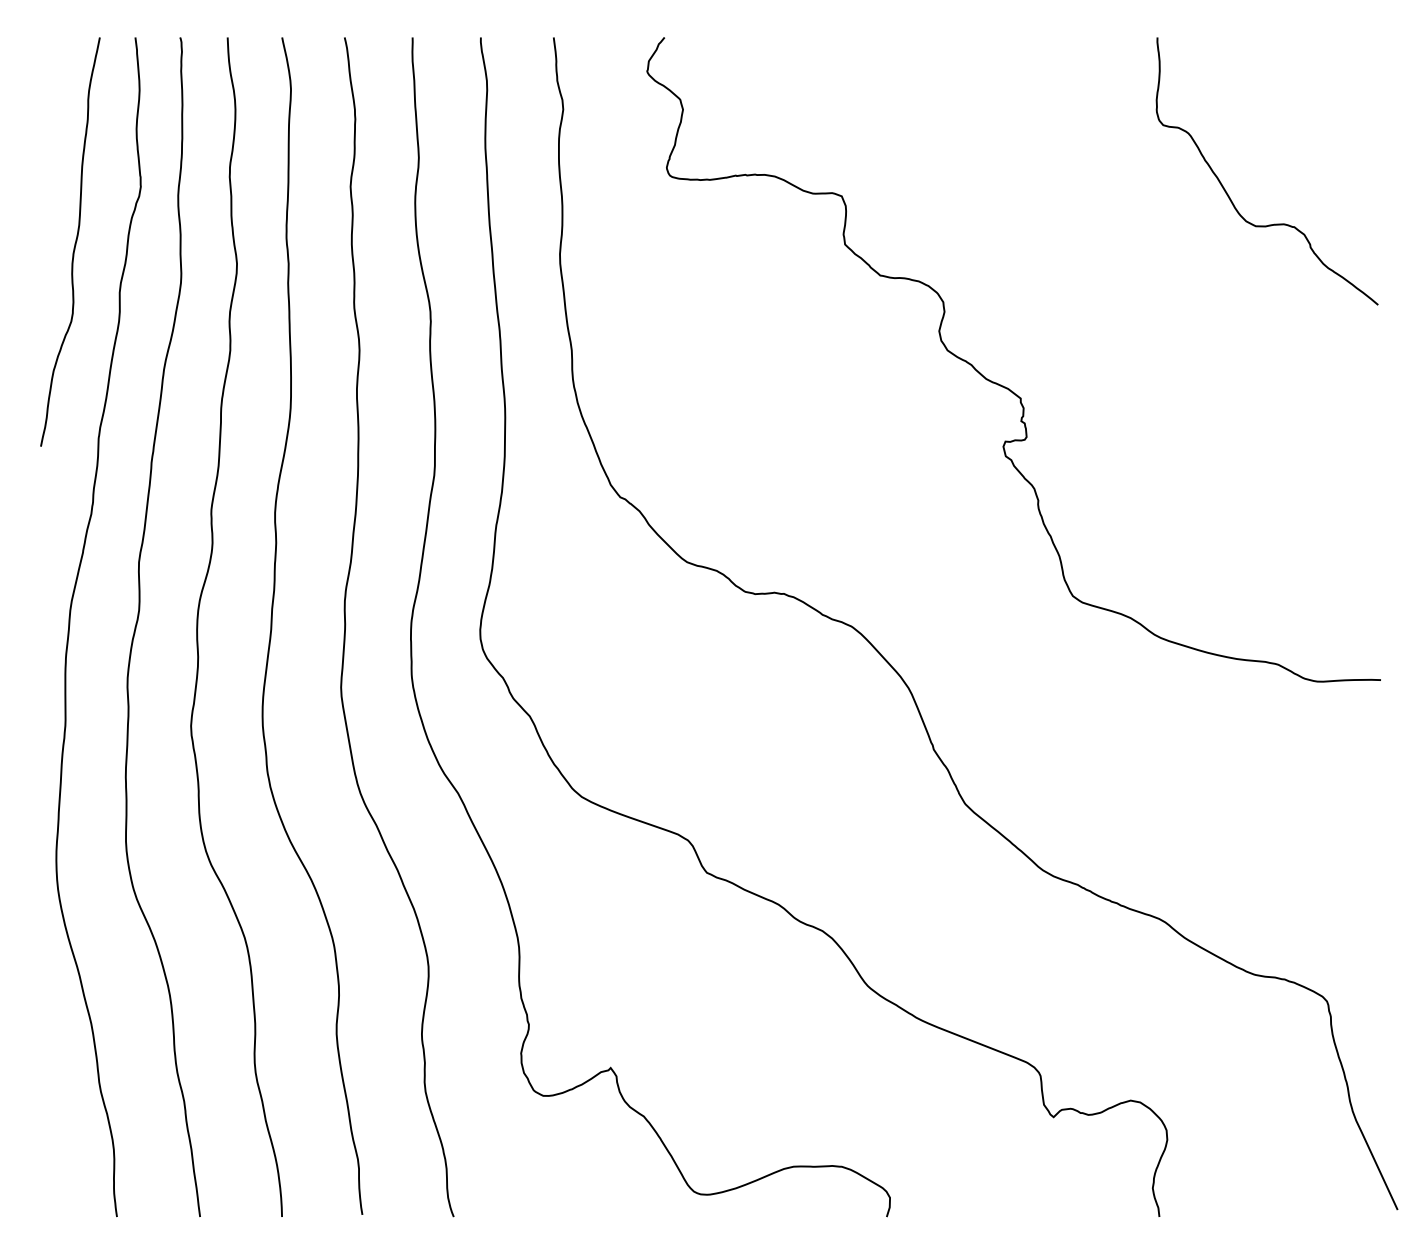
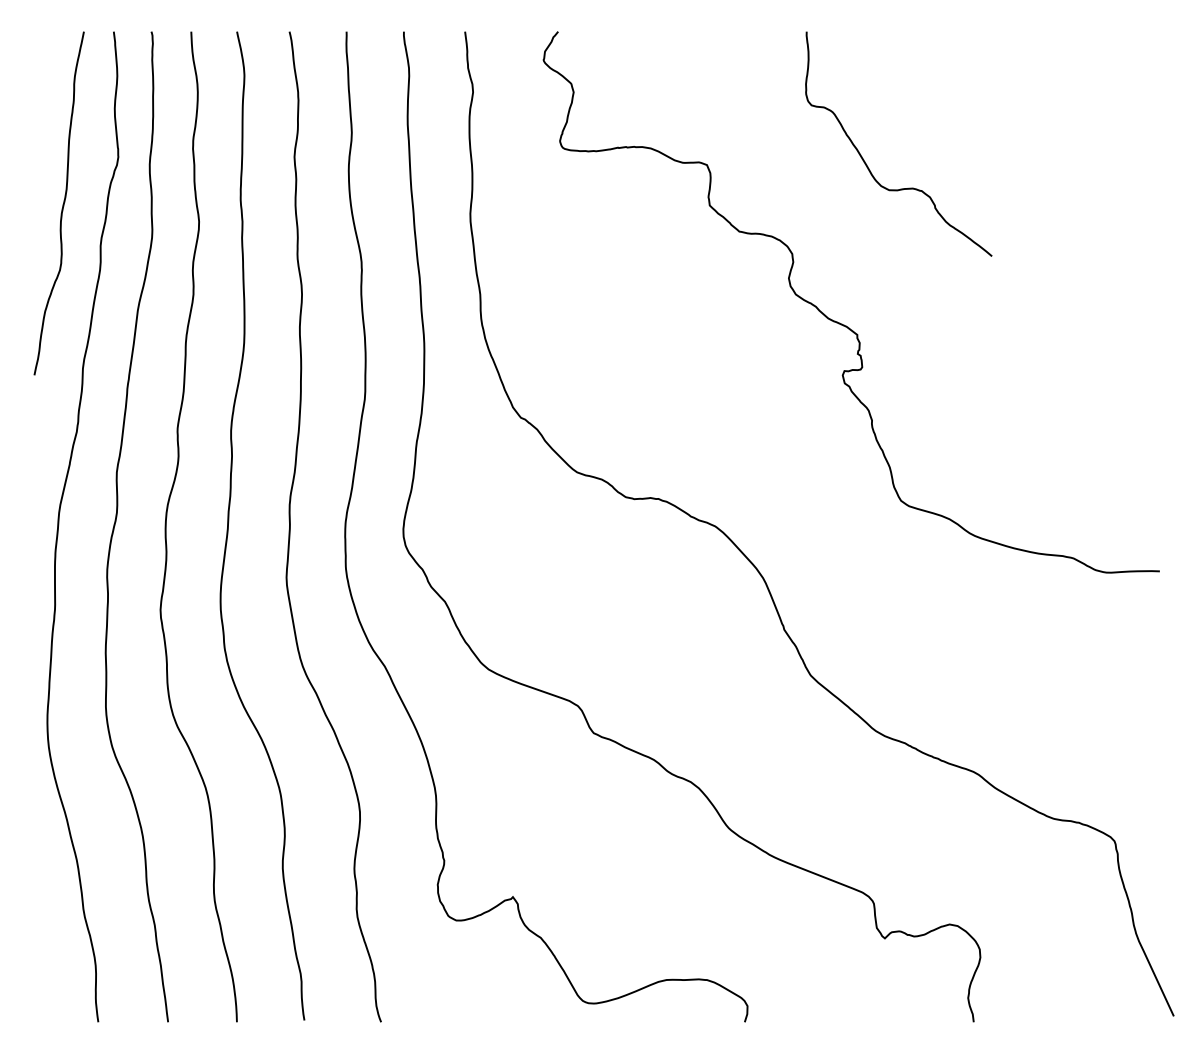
curve: (1229, 195) -> (867, 164), moved

